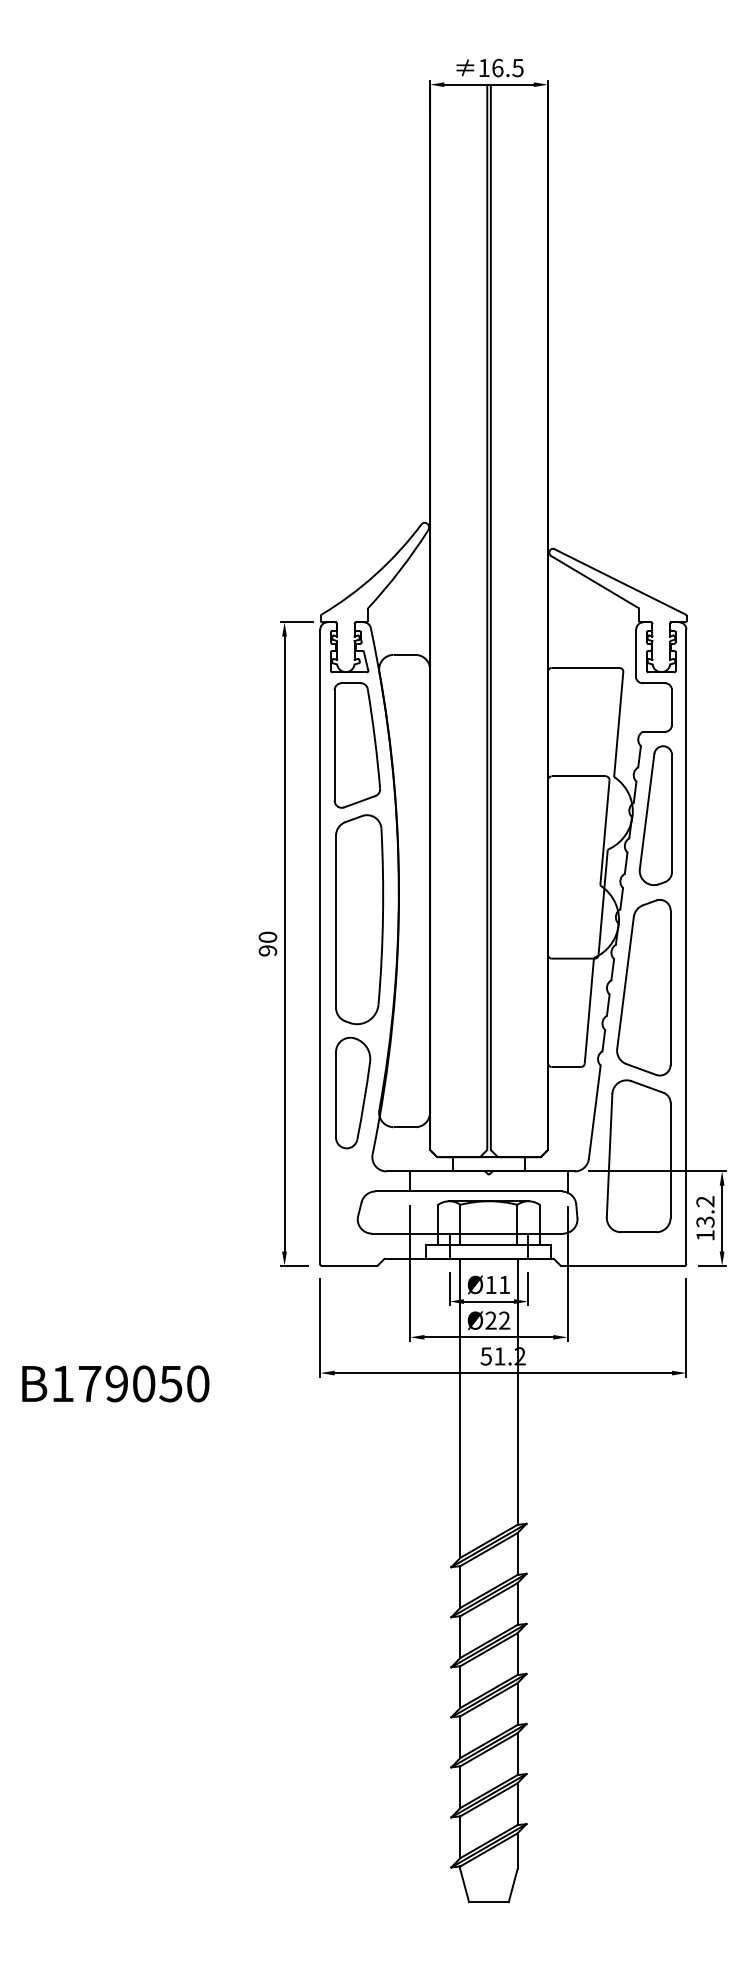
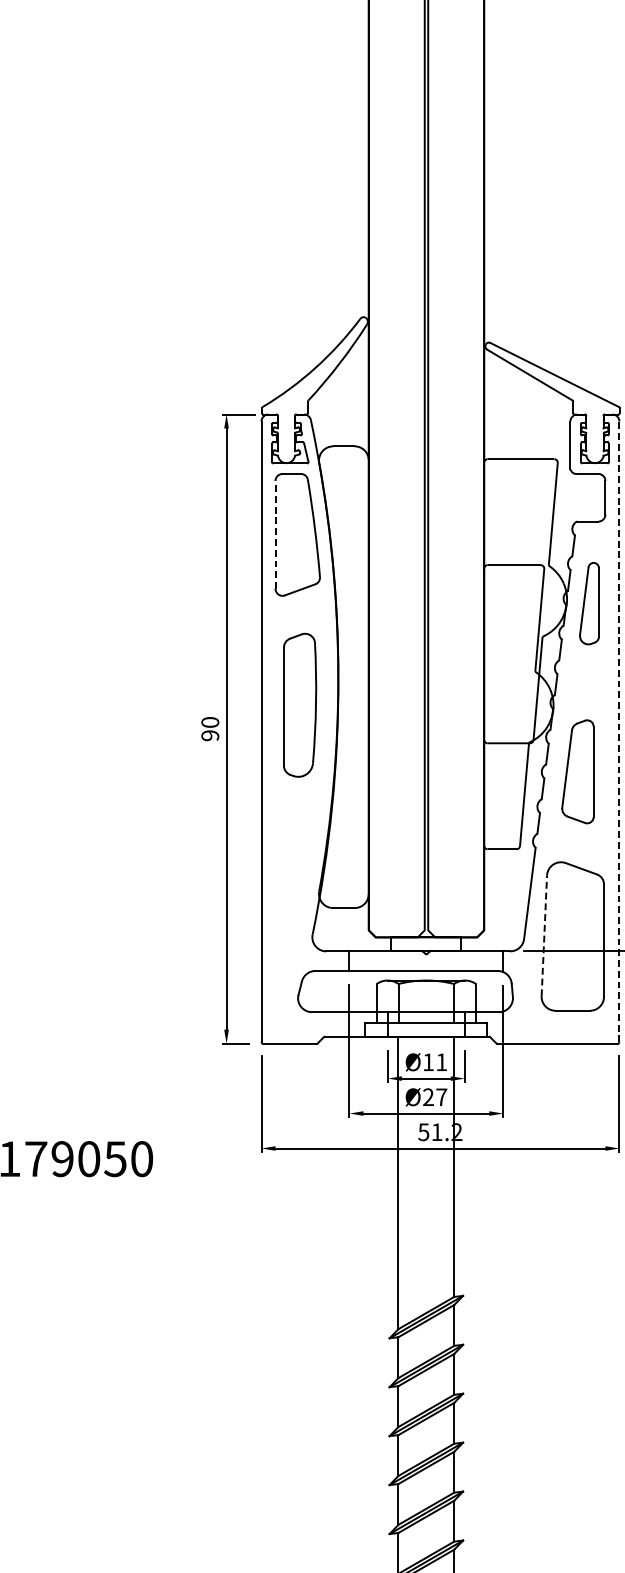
line: (334, 744) -> (275, 533), solid -> dashed
part: (655, 815) -> (589, 603), size x0.6
part: (359, 919) -> (299, 705), size x0.7
line: (686, 946) -> (619, 731), solid -> dashed
part: (643, 987) -> (577, 771), size x0.6
part: (353, 1092) -> (293, 874), removed
line: (609, 1155) -> (544, 935), solid -> dashed
text: (504, 1320) -> (441, 1097), Ø22 -> Ø27

